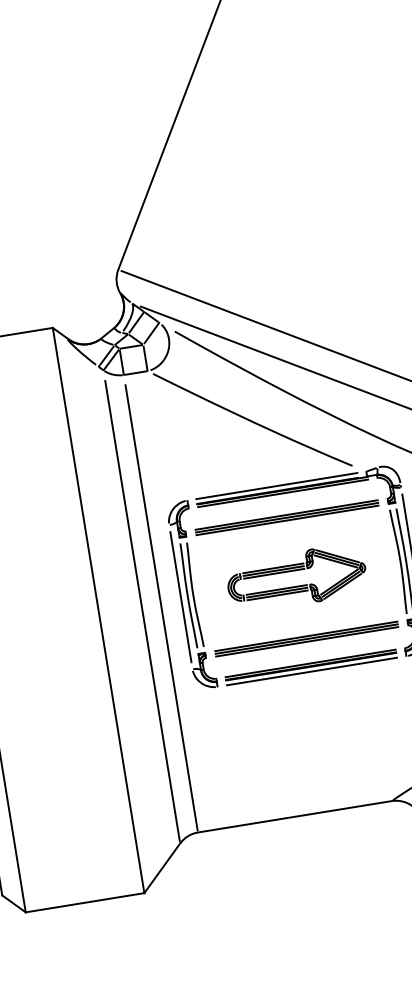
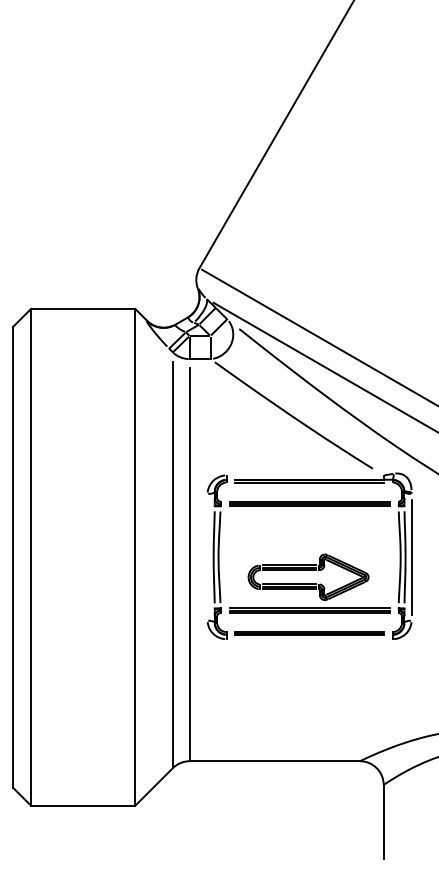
line: (277, 486) -> (305, 475), removed
part: (296, 577) -> (308, 576), moved
line: (180, 597) -> (207, 557), removed
line: (311, 671) -> (309, 639), removed

